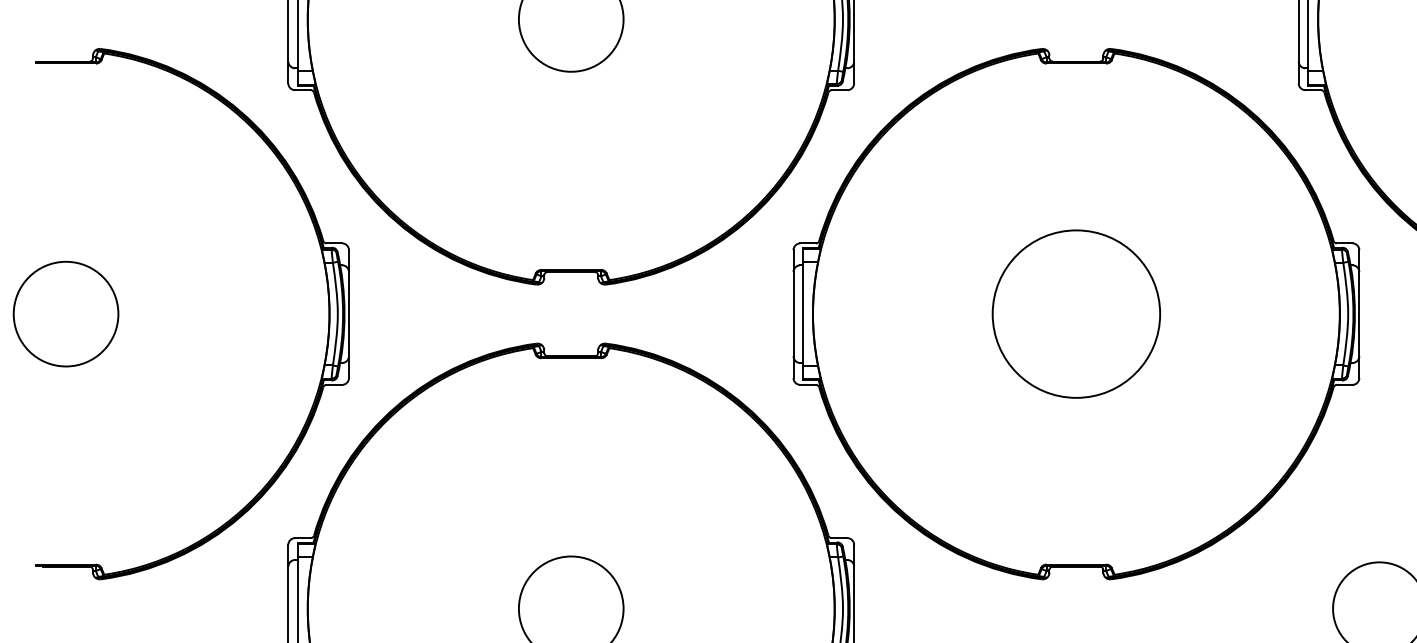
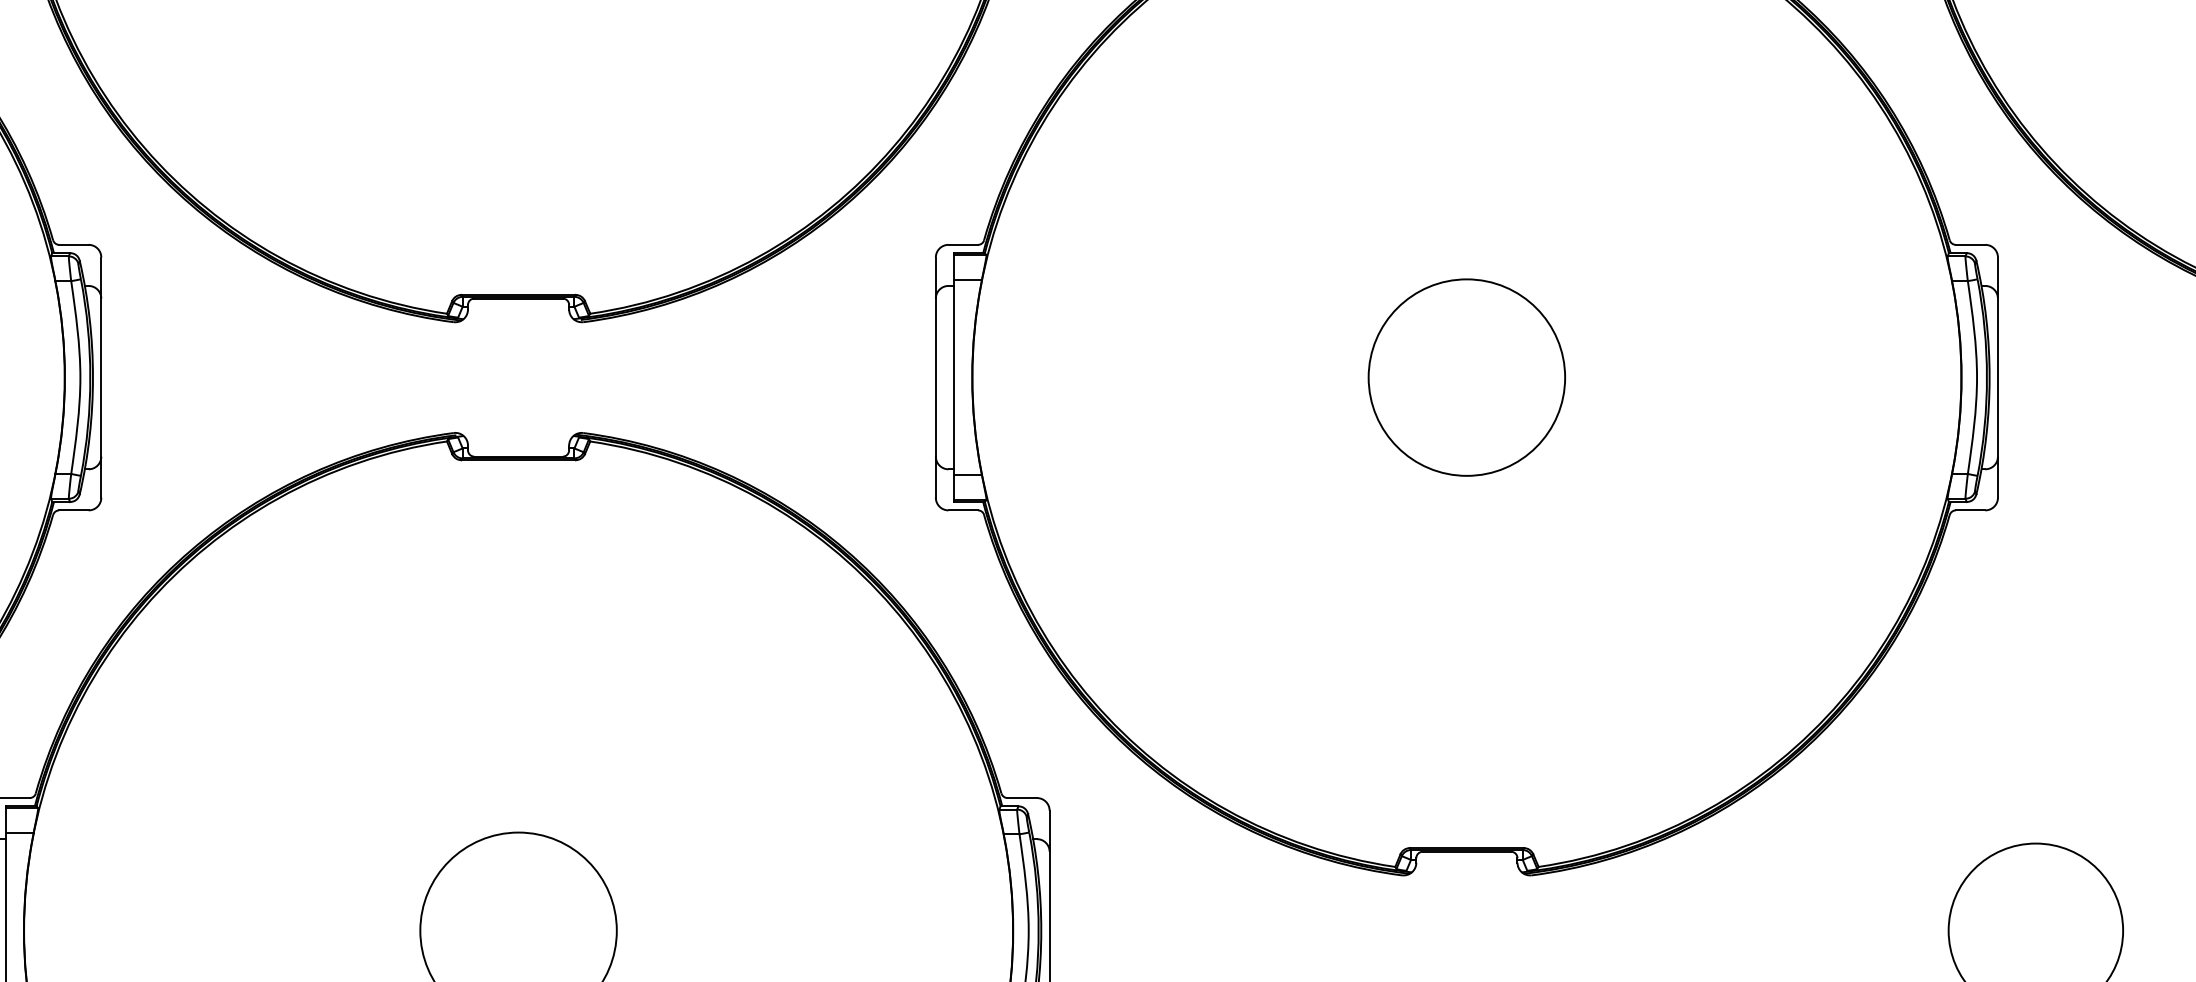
circle: (1076, 313) -> (1467, 376), size x0.62

